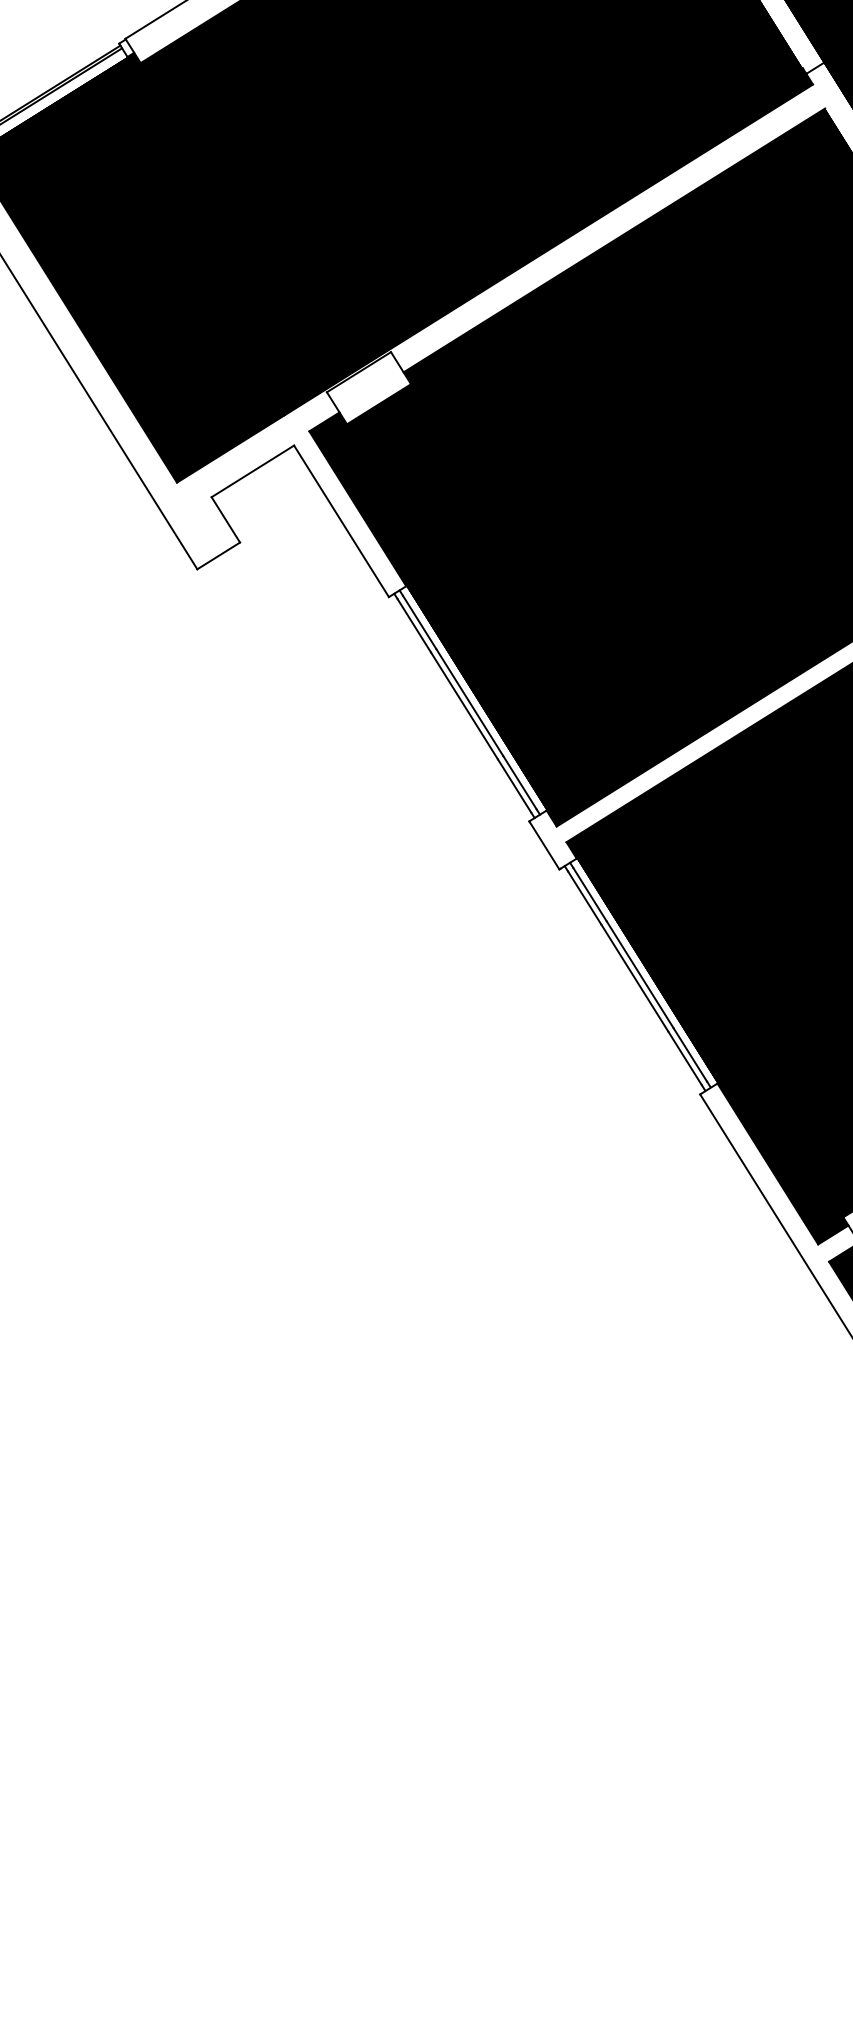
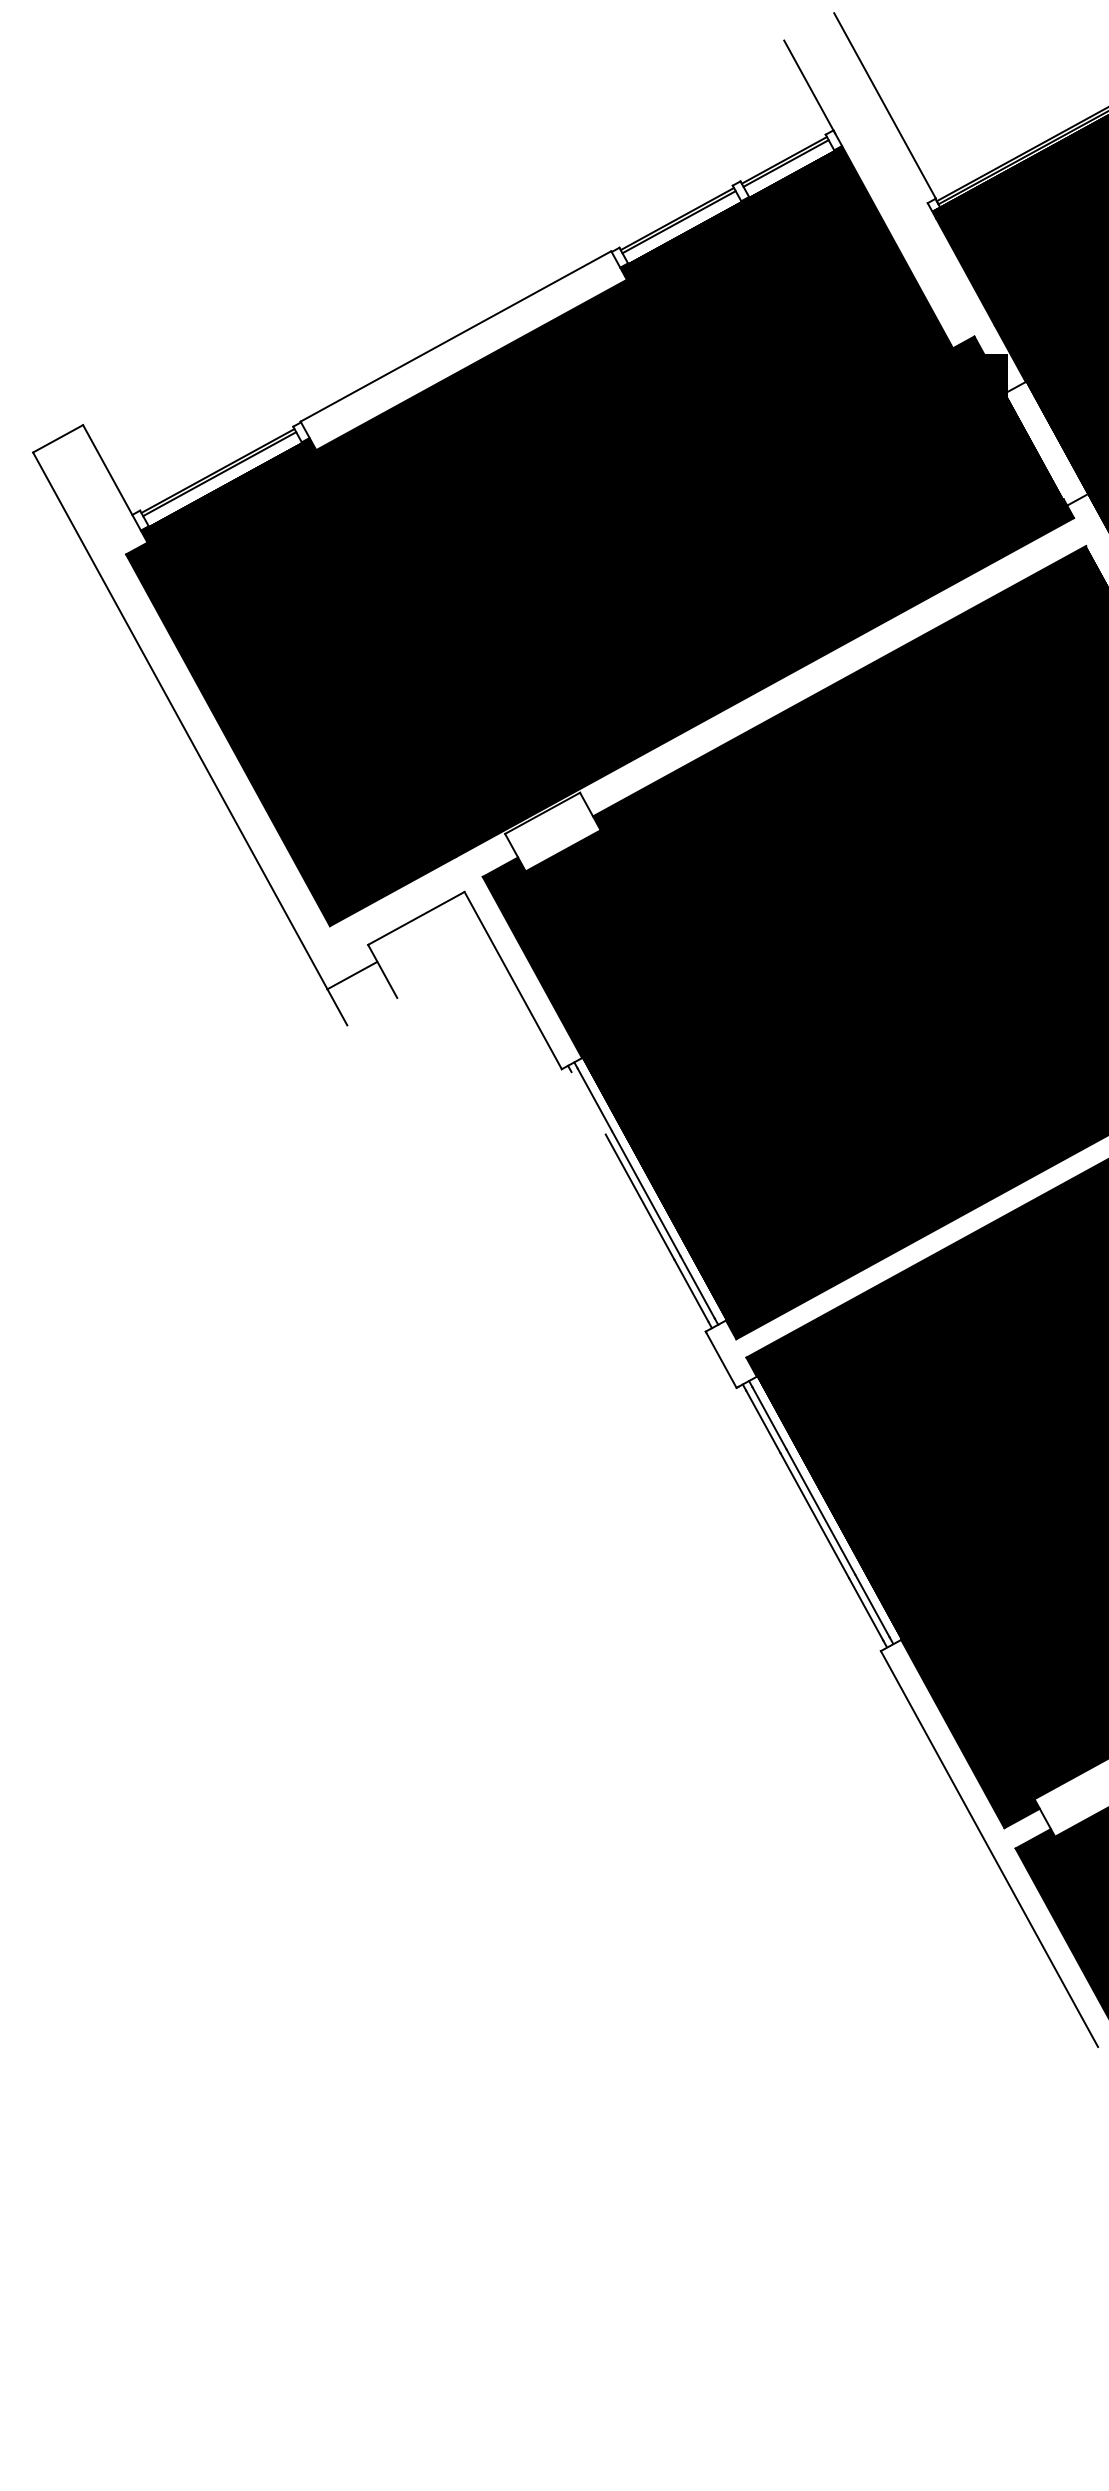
line: (218, 555) -> (352, 975), moved
line: (414, 625) -> (588, 1103), removed

